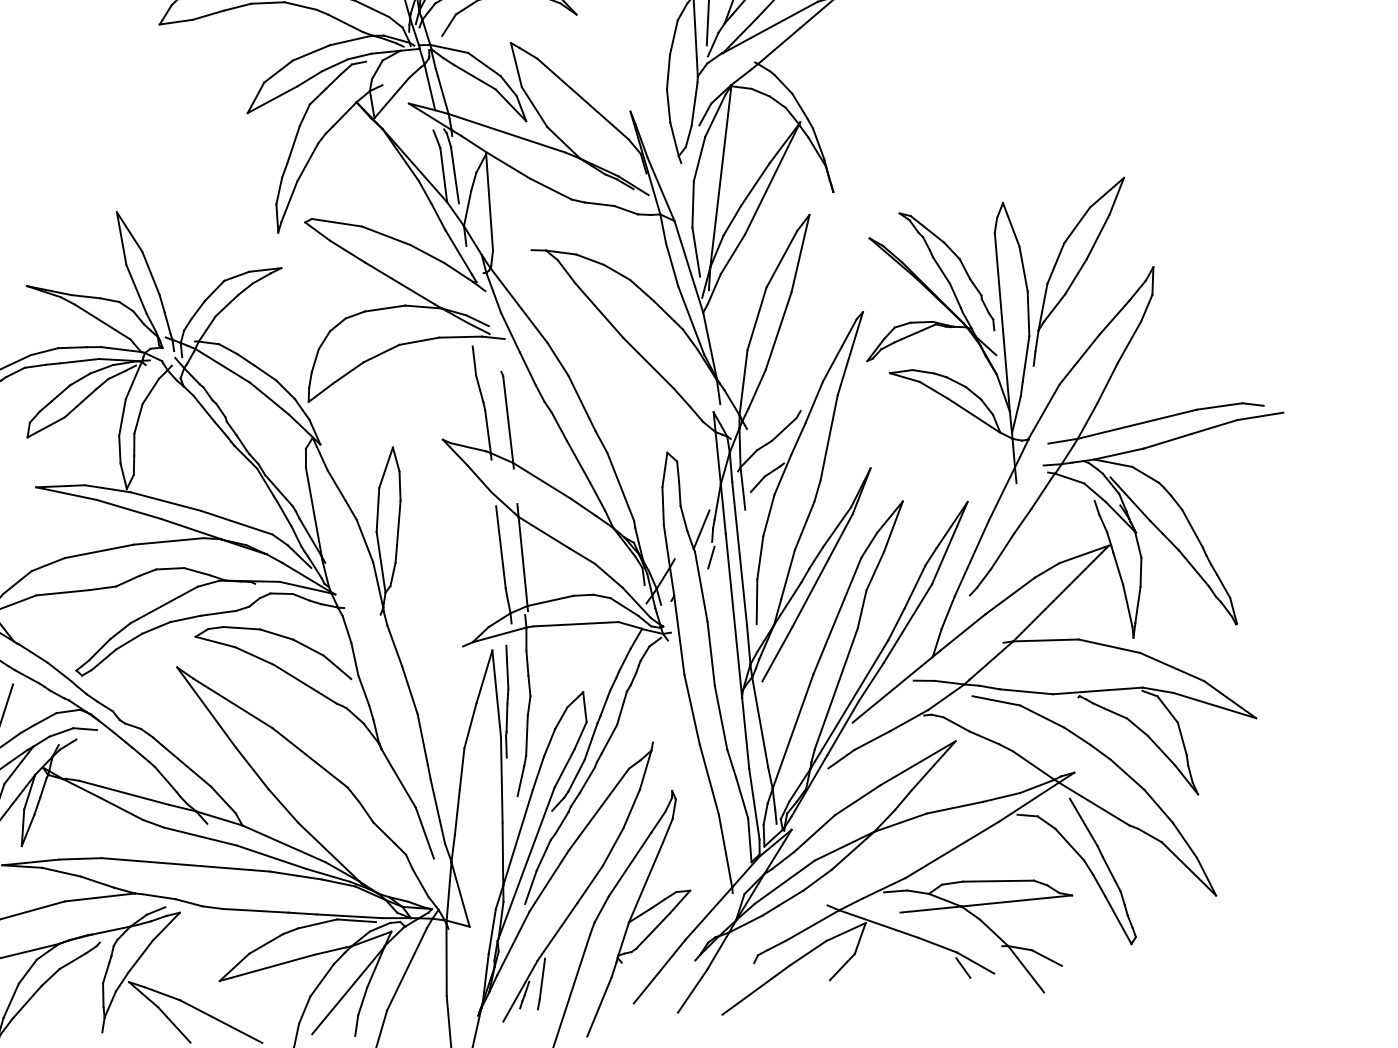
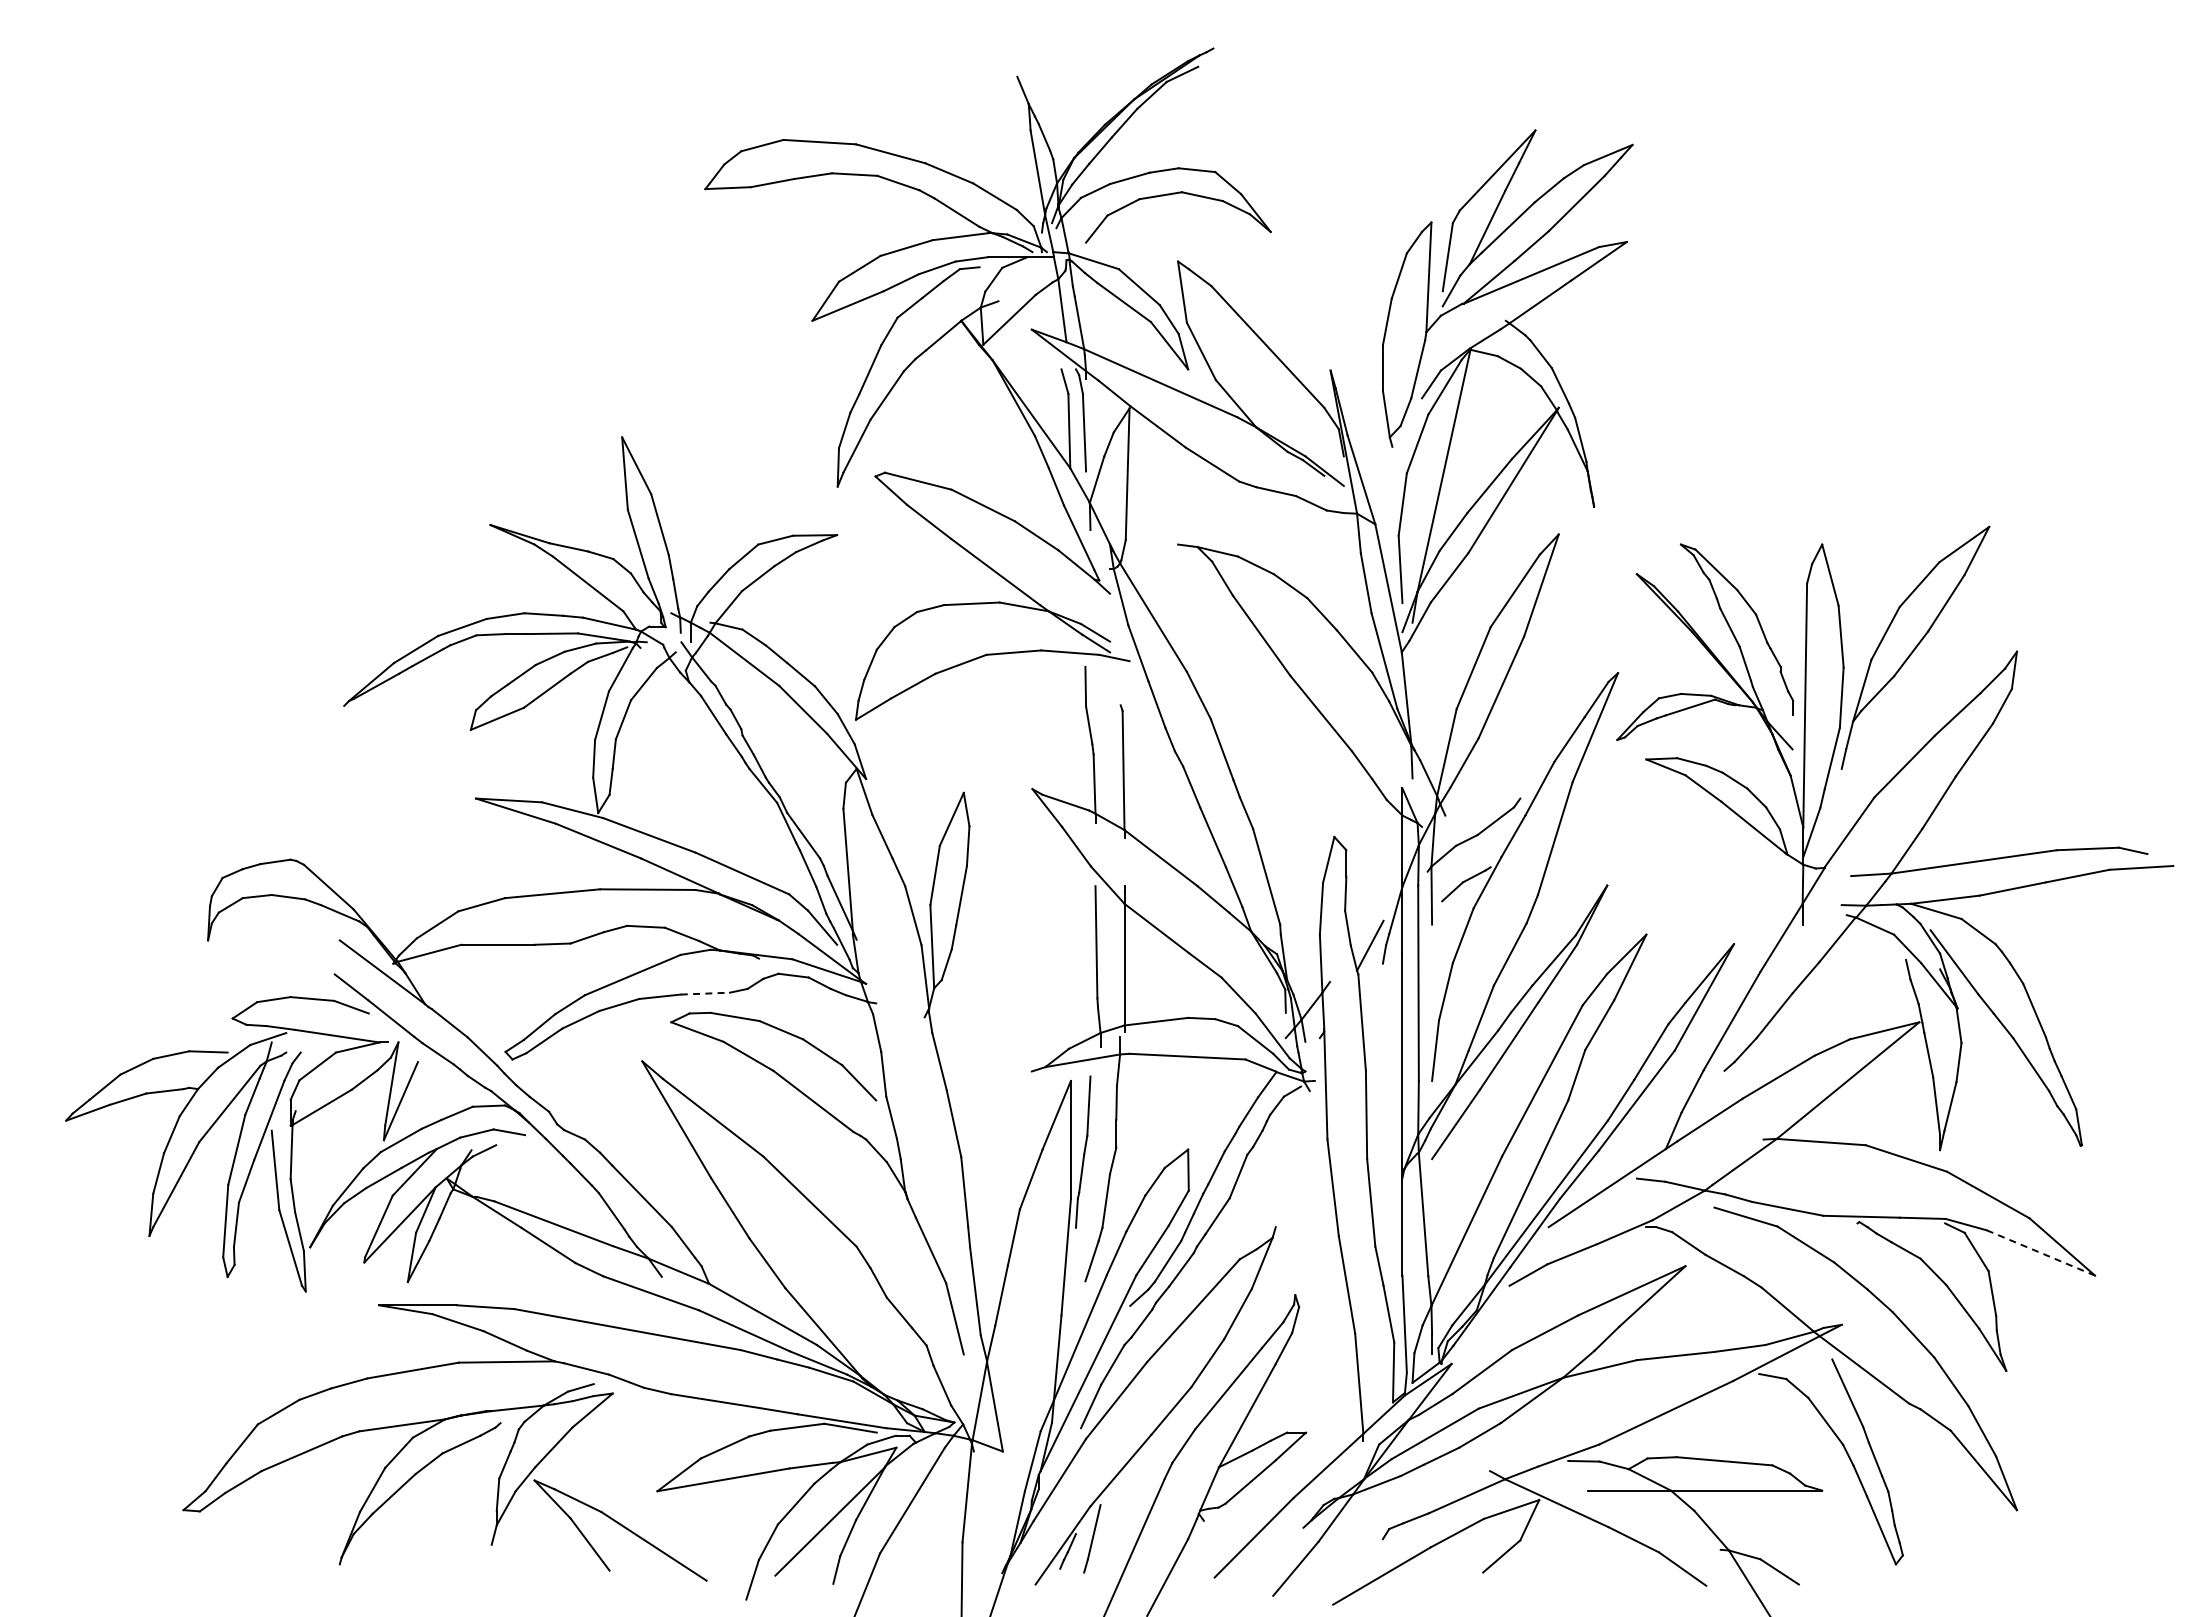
line: (711, 557) -> (1379, 984), removed
line: (218, 613) -> (705, 993), solid -> dashed
line: (1214, 705) -> (2040, 1252), solid -> dashed
line: (963, 967) -> (1665, 1573), removed

